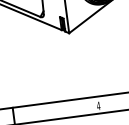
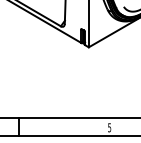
text: (98, 105) -> (109, 127), 4 -> 5

